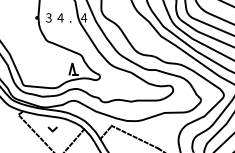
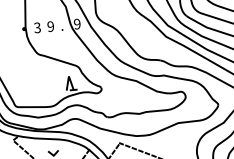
text: (60, 17) -> (50, 26), 4 -> 9
text: (84, 17) -> (77, 23), 4 -> 9

